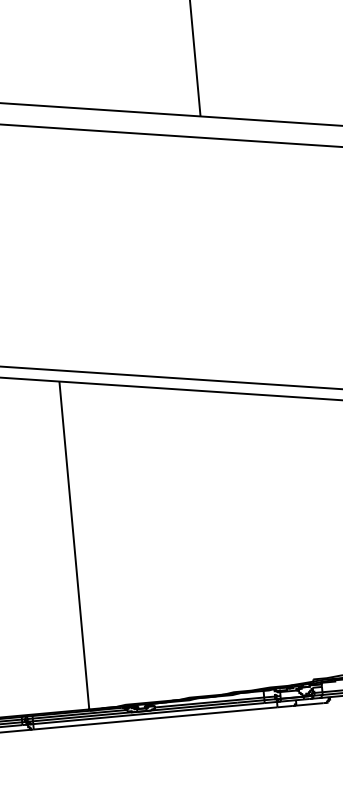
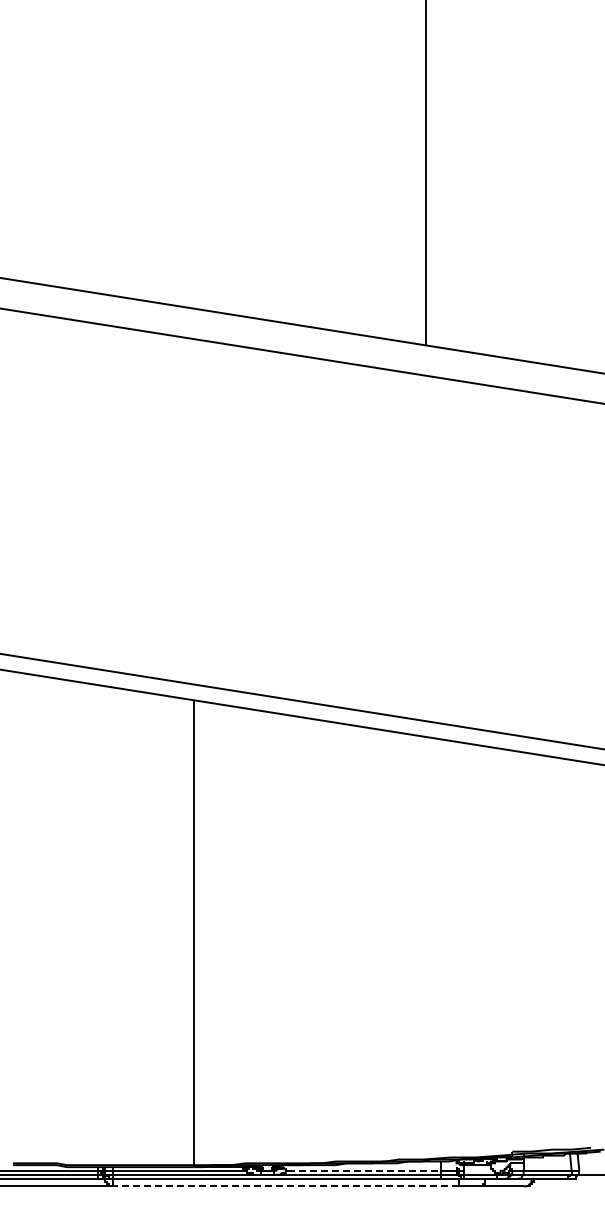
line: (210, 702) -> (364, 1170), solid -> dashed
line: (155, 718) -> (285, 1186), solid -> dashed

